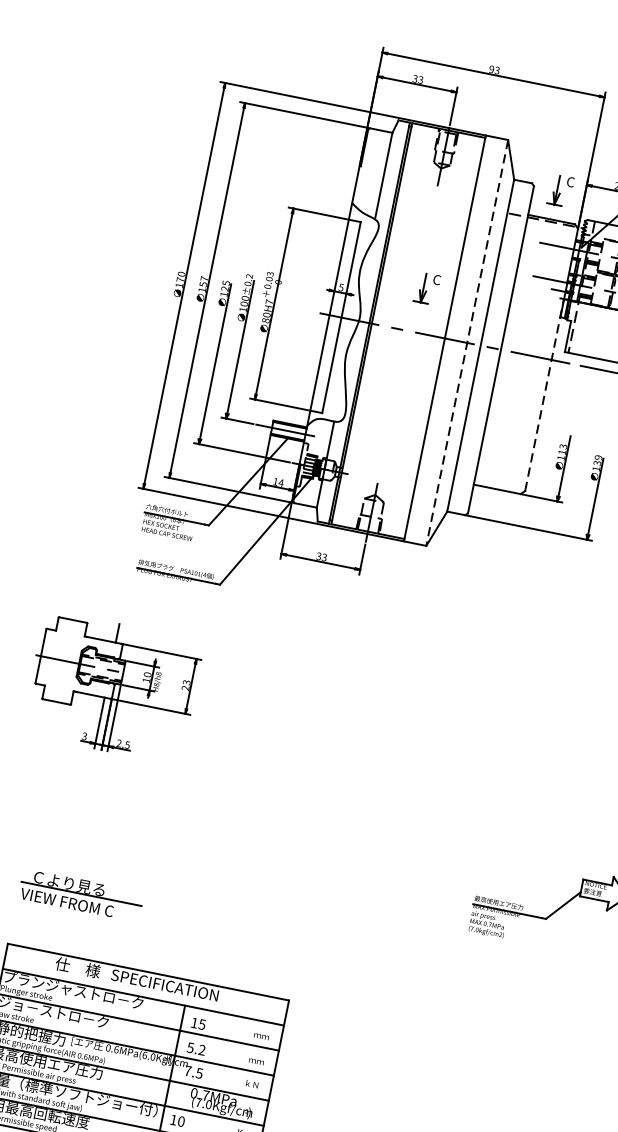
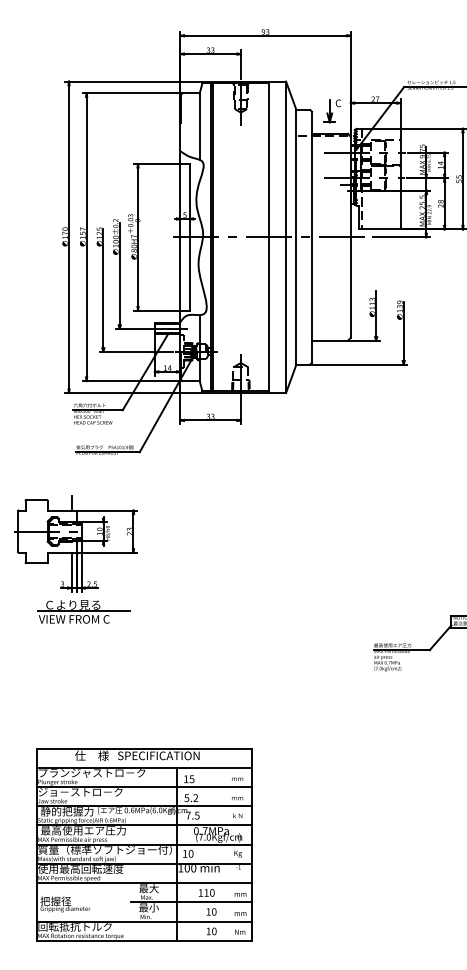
part: (427, 289) -> (248, 203), removed
line: (467, 343) -> (286, 237), dashed -> solid
line: (544, 395) -> (350, 264), dashed -> solid
part: (81, 894) -> (83, 611), moved

